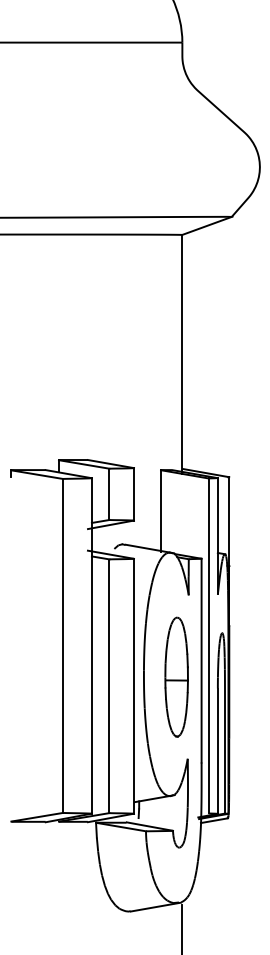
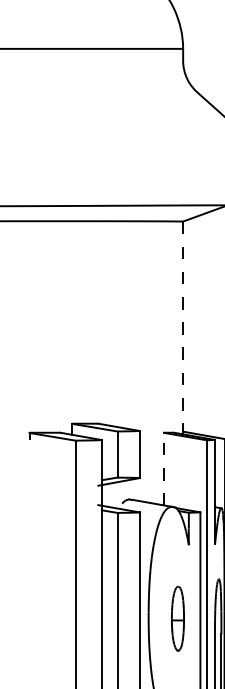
line: (182, 354) -> (183, 328), solid -> dashed
line: (160, 510) -> (163, 469), solid -> dashed
part: (176, 676) -> (177, 618), size x0.6

